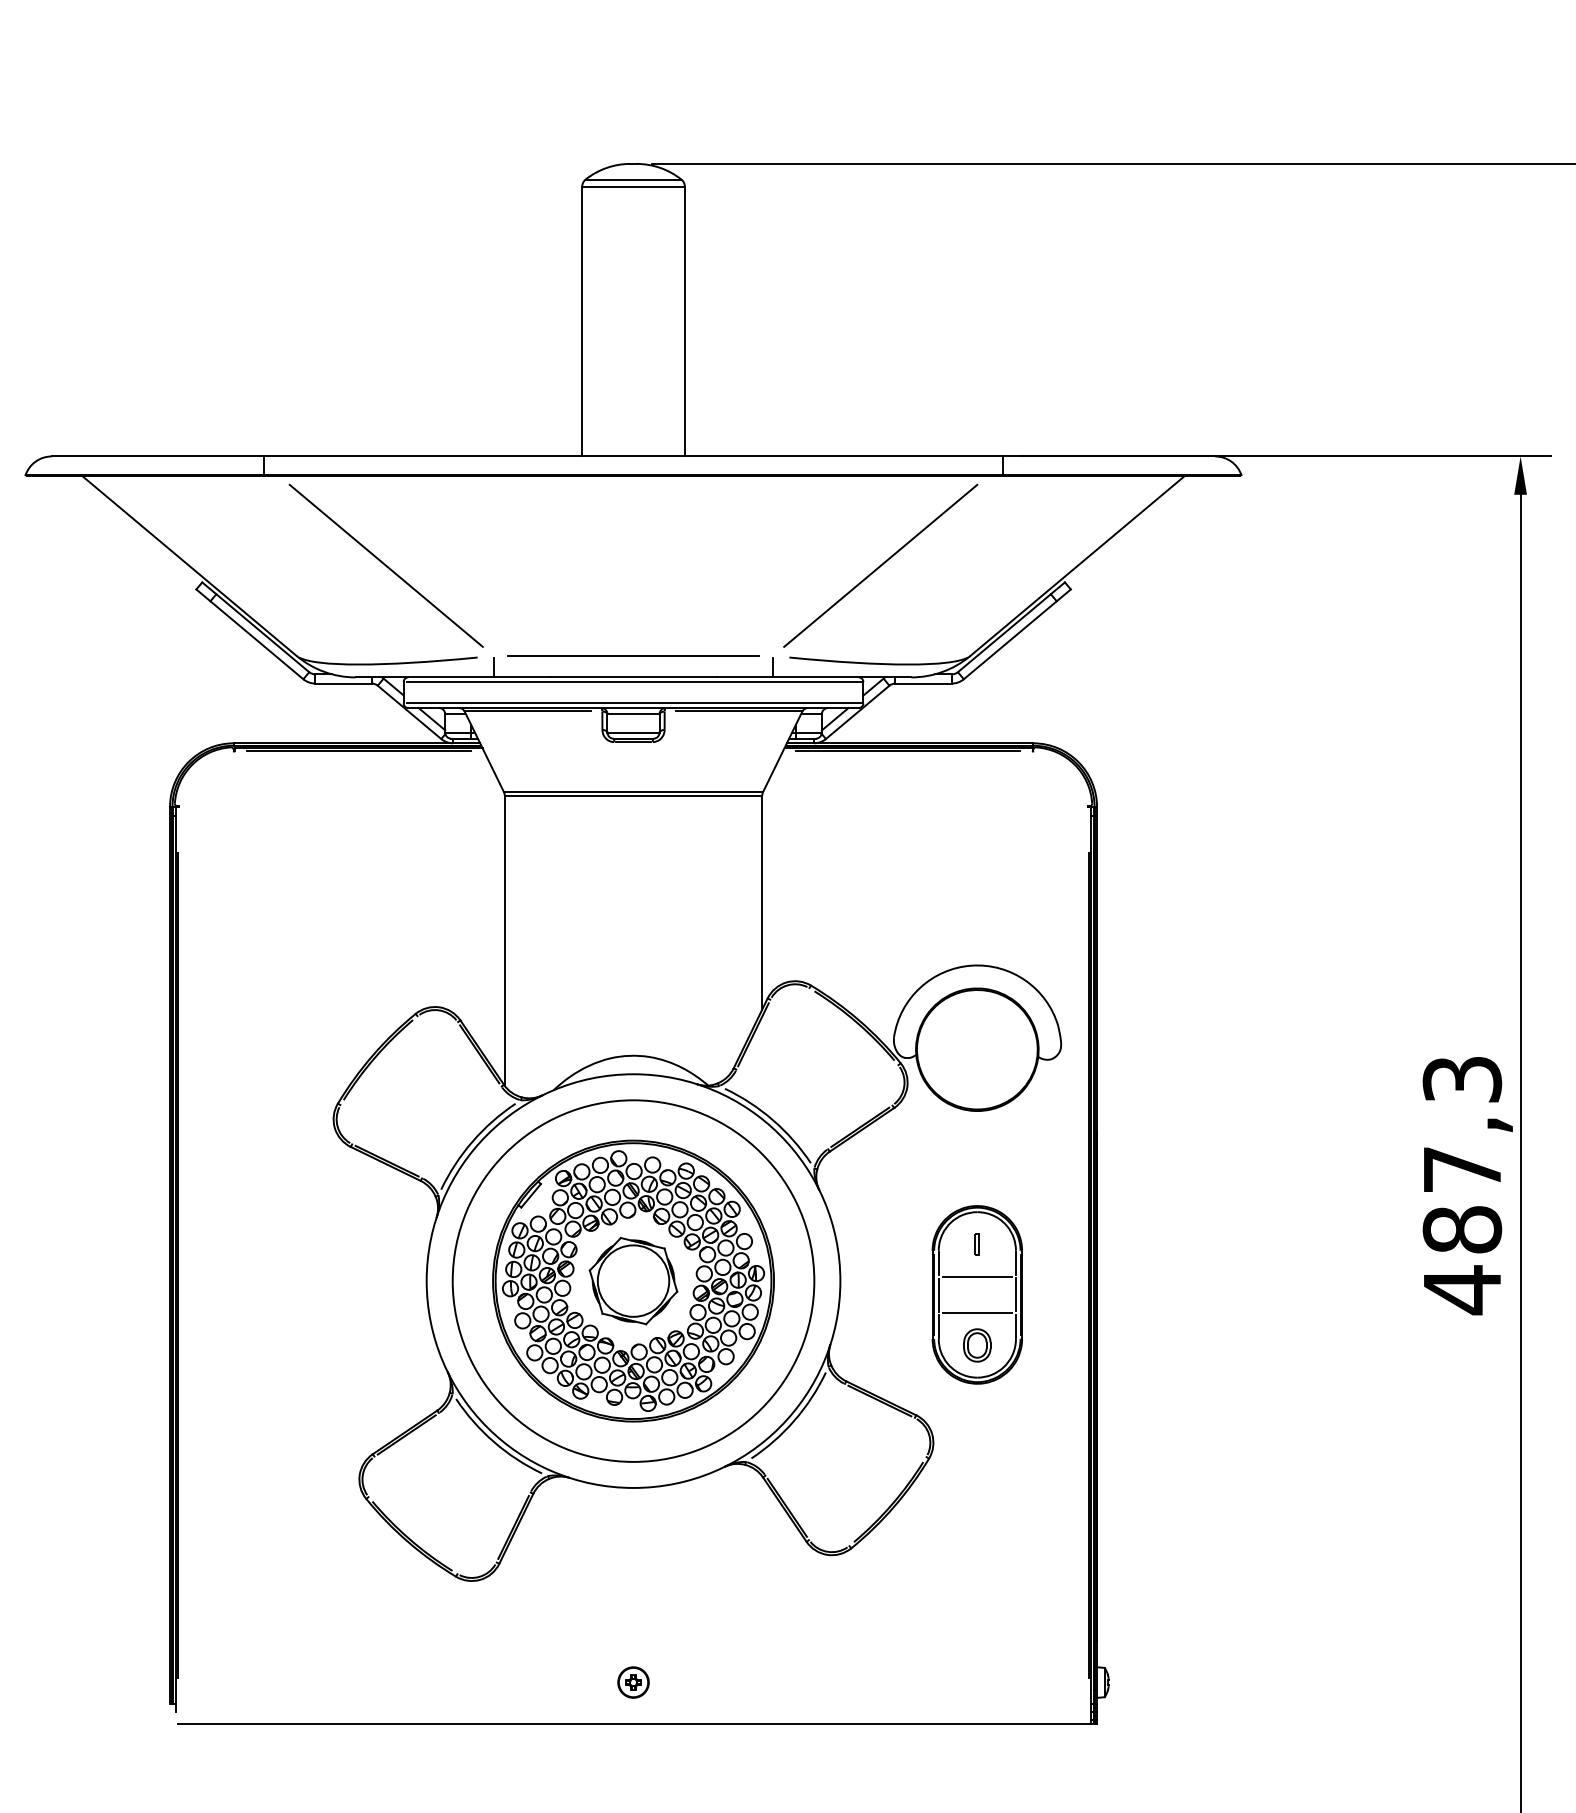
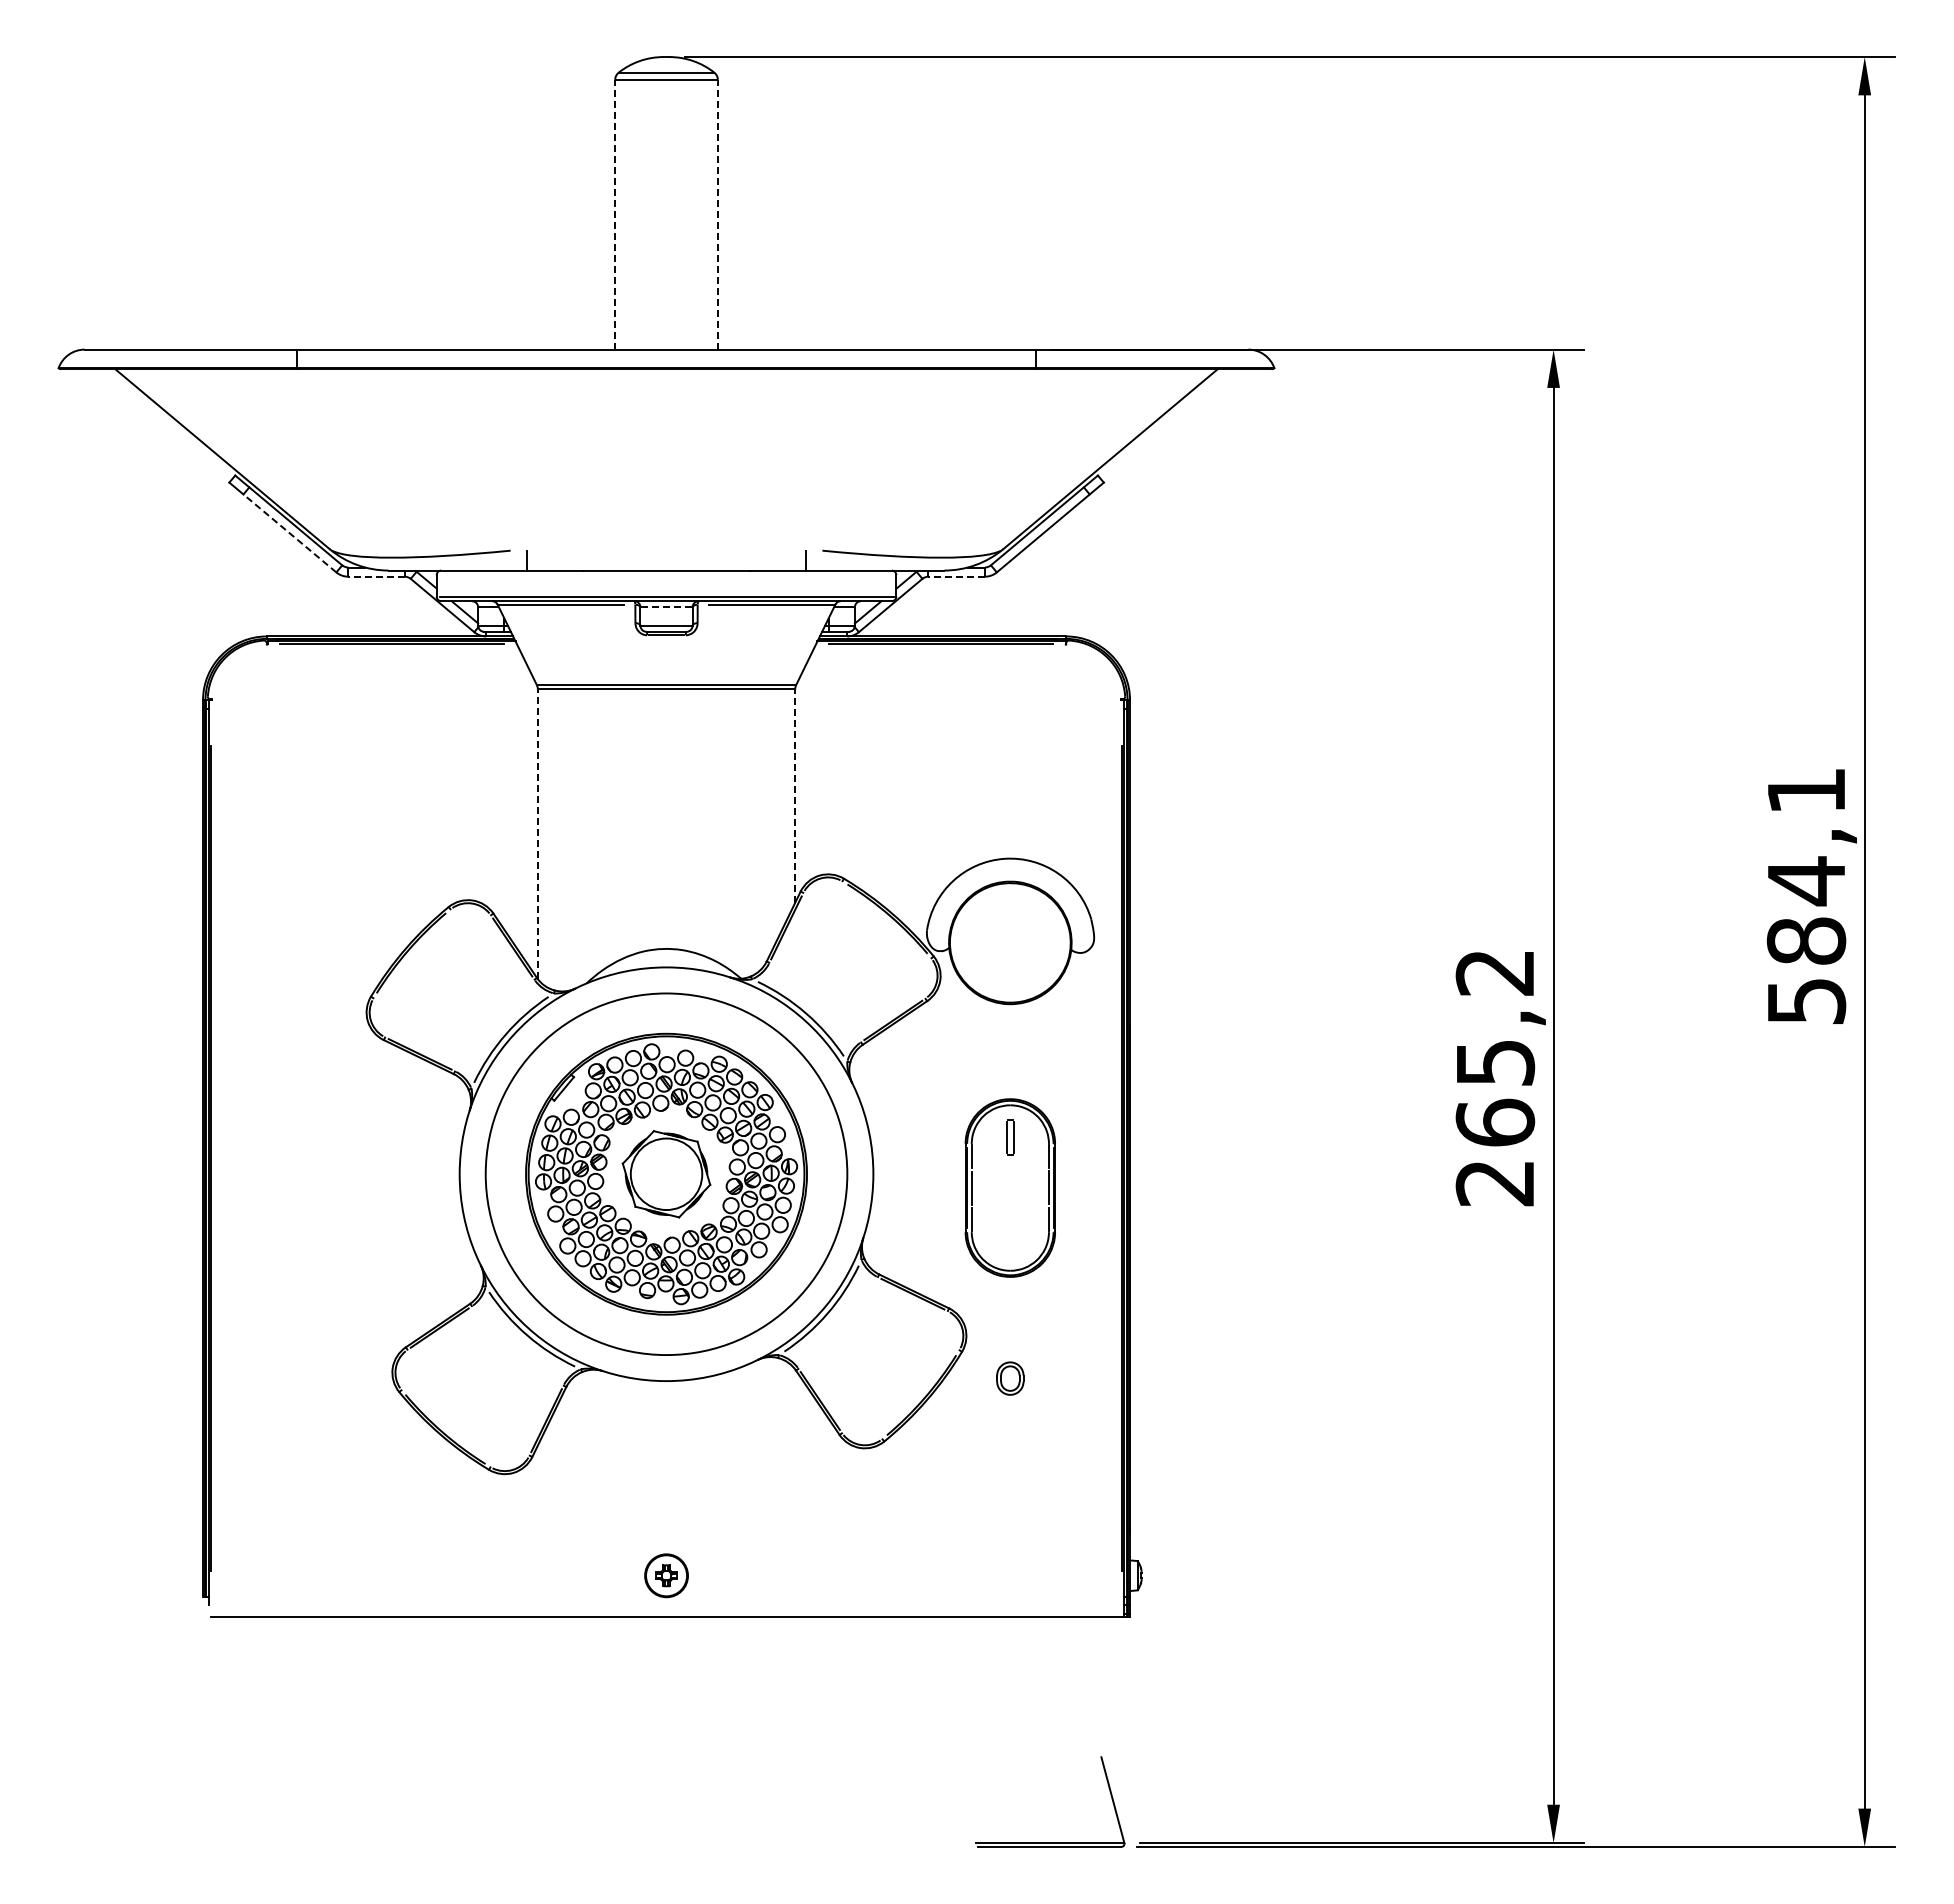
line: (582, 321) -> (615, 214), solid -> dashed
line: (684, 321) -> (717, 214), solid -> dashed
line: (385, 566) -> (418, 459), removed
line: (880, 566) -> (913, 459), removed
line: (256, 640) -> (289, 533), solid -> dashed
line: (633, 655) -> (666, 548), removed
line: (633, 682) -> (666, 575), removed
line: (343, 683) -> (376, 576), solid -> dashed
line: (923, 683) -> (956, 576), solid -> dashed
line: (633, 714) -> (666, 607), solid -> dashed
line: (762, 902) -> (795, 795), solid -> dashed
line: (504, 941) -> (537, 834), solid -> dashed
text: (1462, 1186) -> (1495, 1079), 487,3 -> 265,2
part: (976, 1244) -> (1009, 1137), size x1.6
line: (977, 1276) -> (1010, 1169), removed
line: (977, 1313) -> (1010, 1206), removed
part: (977, 1345) -> (1010, 1378), moved
part: (633, 1682) -> (666, 1575), size x1.4

